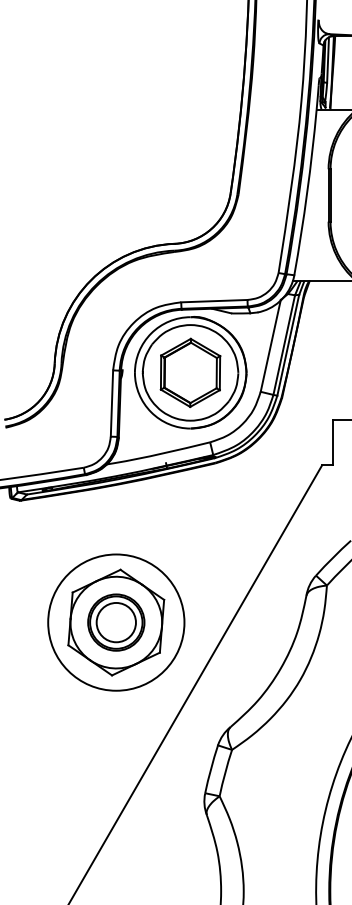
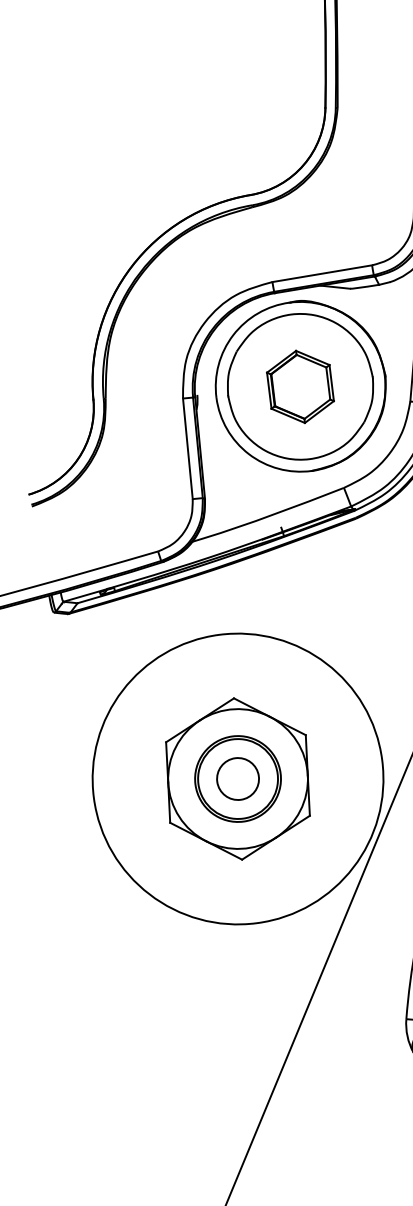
part: (190, 372) -> (300, 386), size x0.7
circle: (115, 622) -> (236, 779), size x0.7
circle: (116, 622) -> (238, 778), size x1.4

